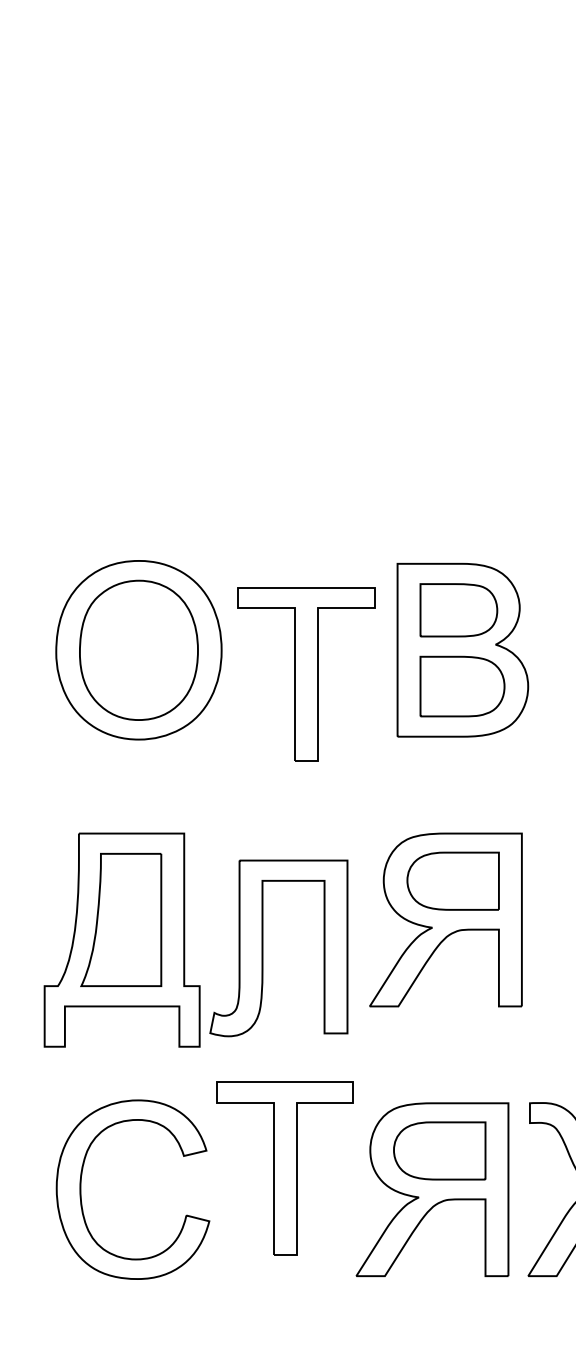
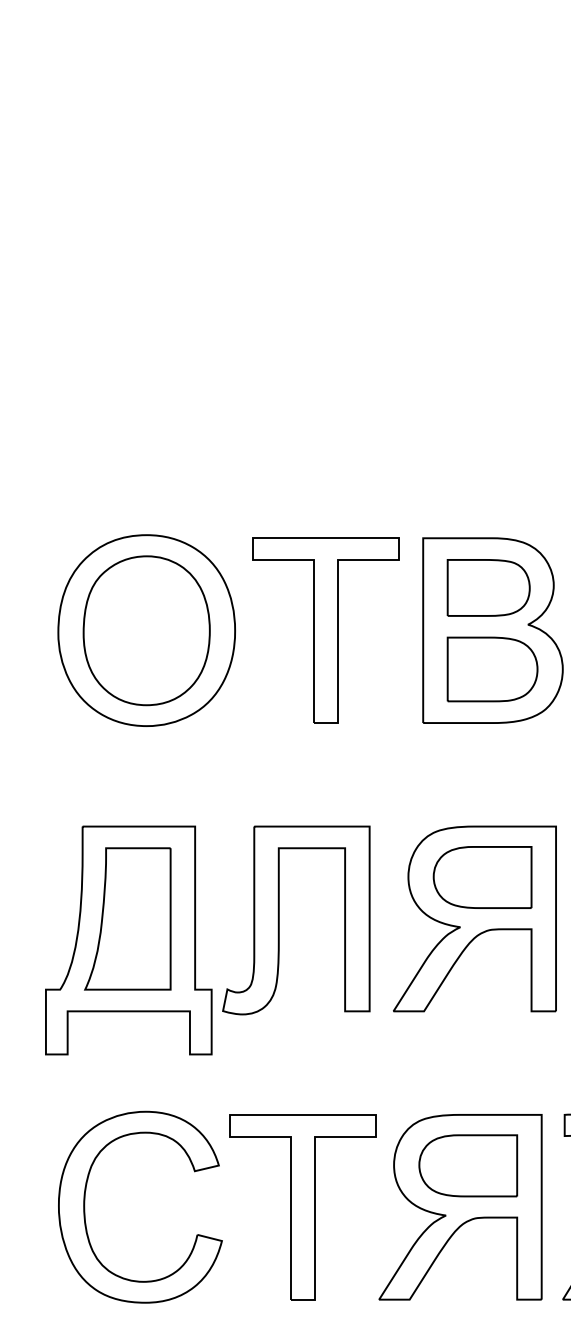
part: (306, 674) -> (325, 630), moved
part: (263, 948) -> (279, 920), moved
part: (284, 1168) -> (302, 1207), moved

